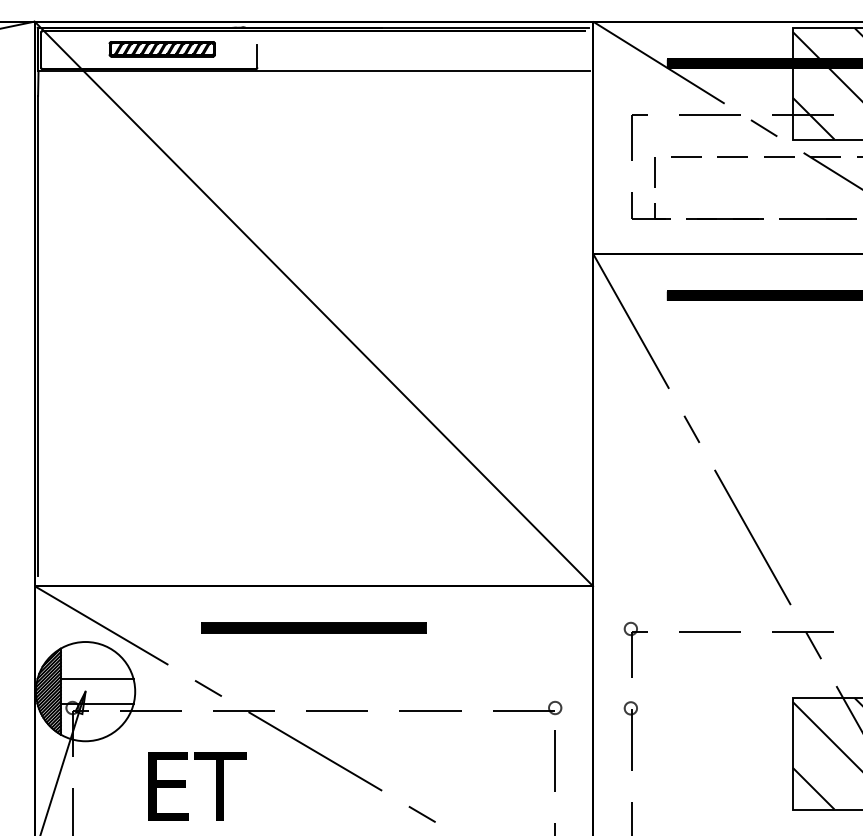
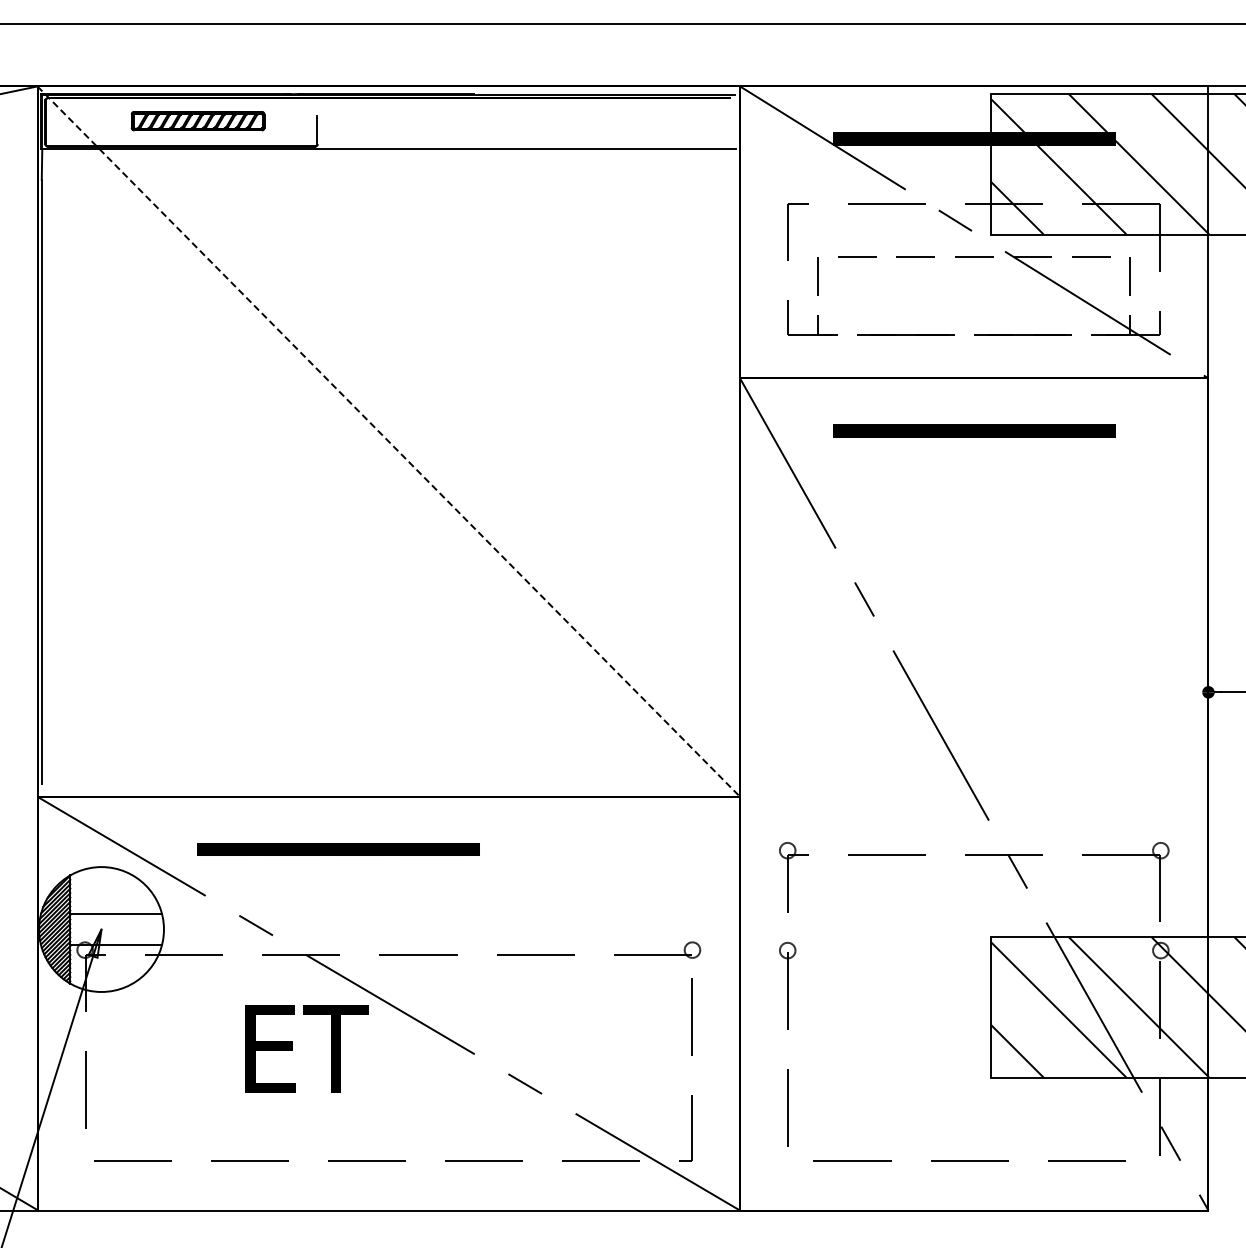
line: (313, 303) -> (388, 441), solid -> dashed
part: (313, 628) -> (338, 849), moved
text: (196, 786) -> (306, 1048), moved

